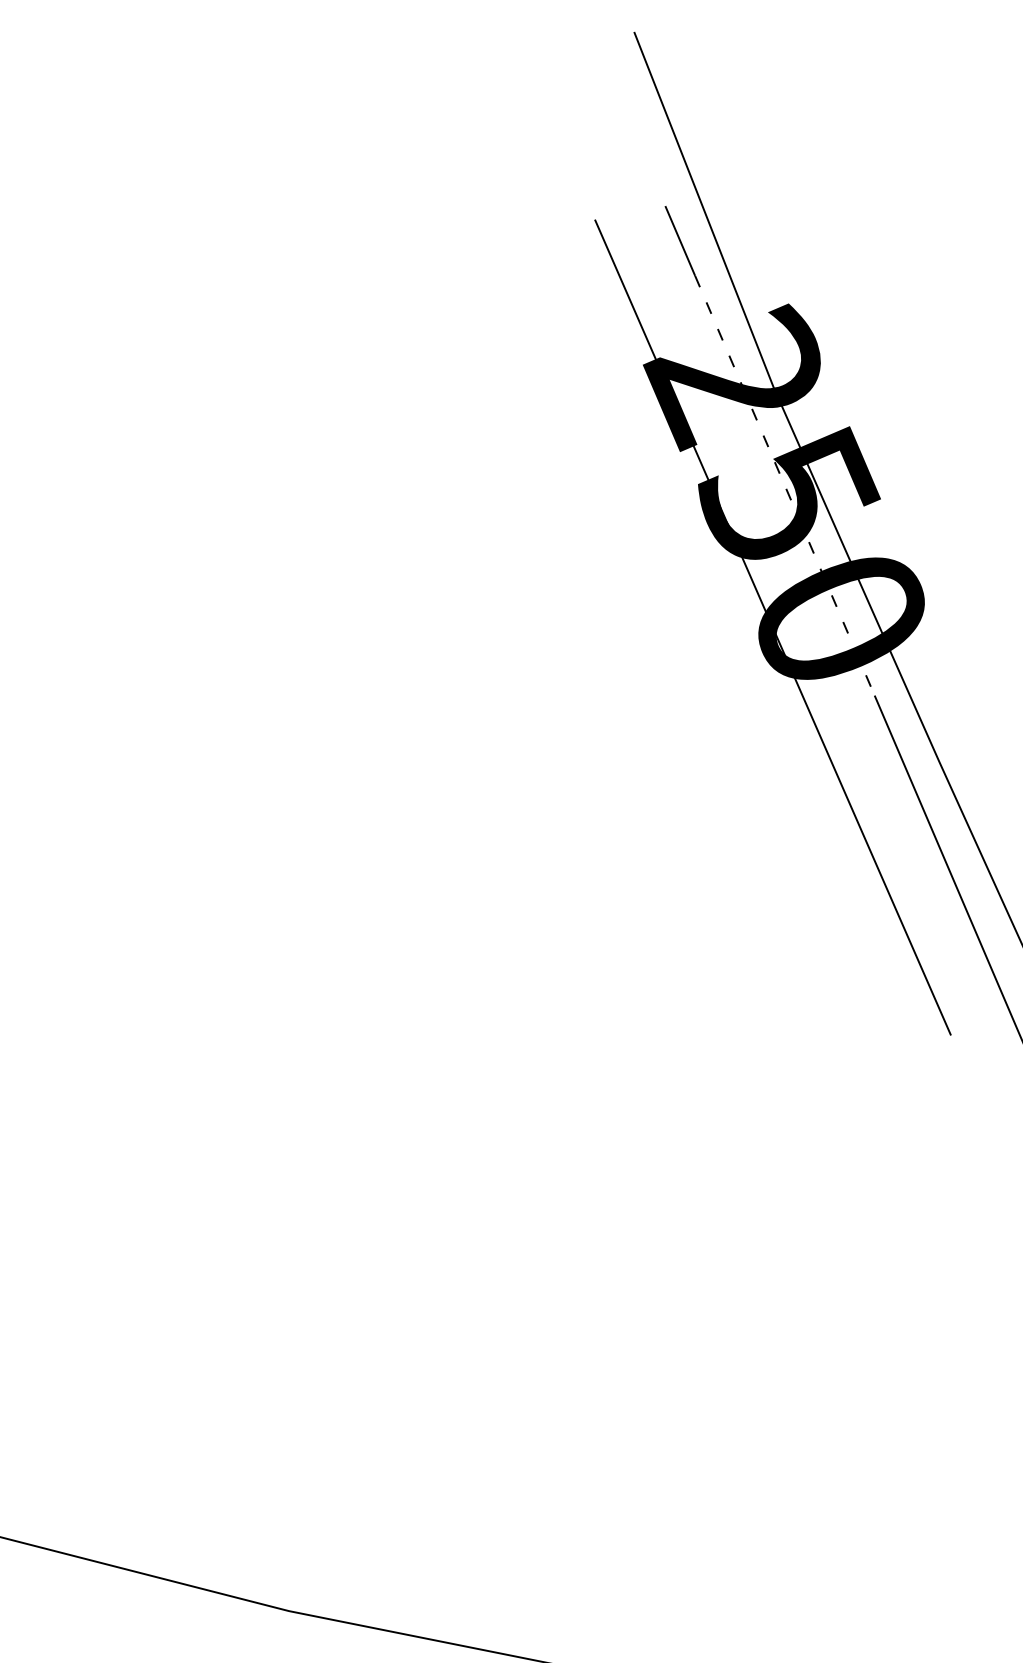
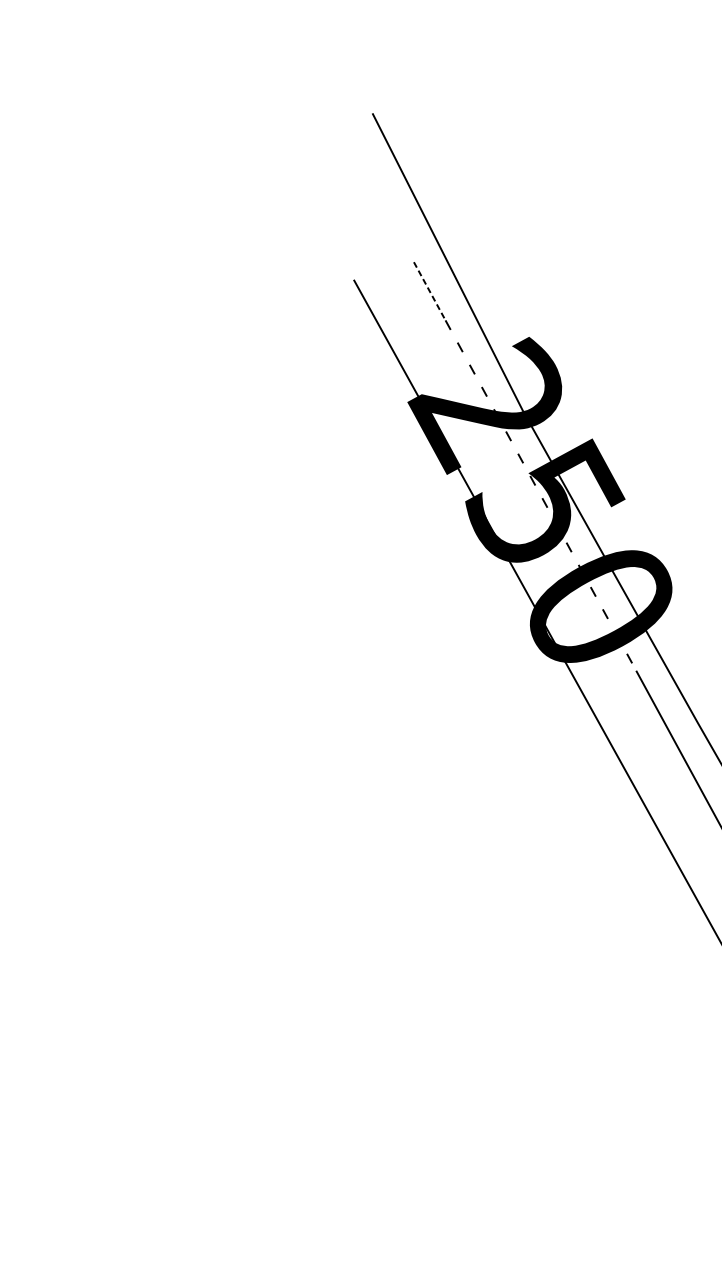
line: (680, 240) -> (429, 290), solid -> dashed

